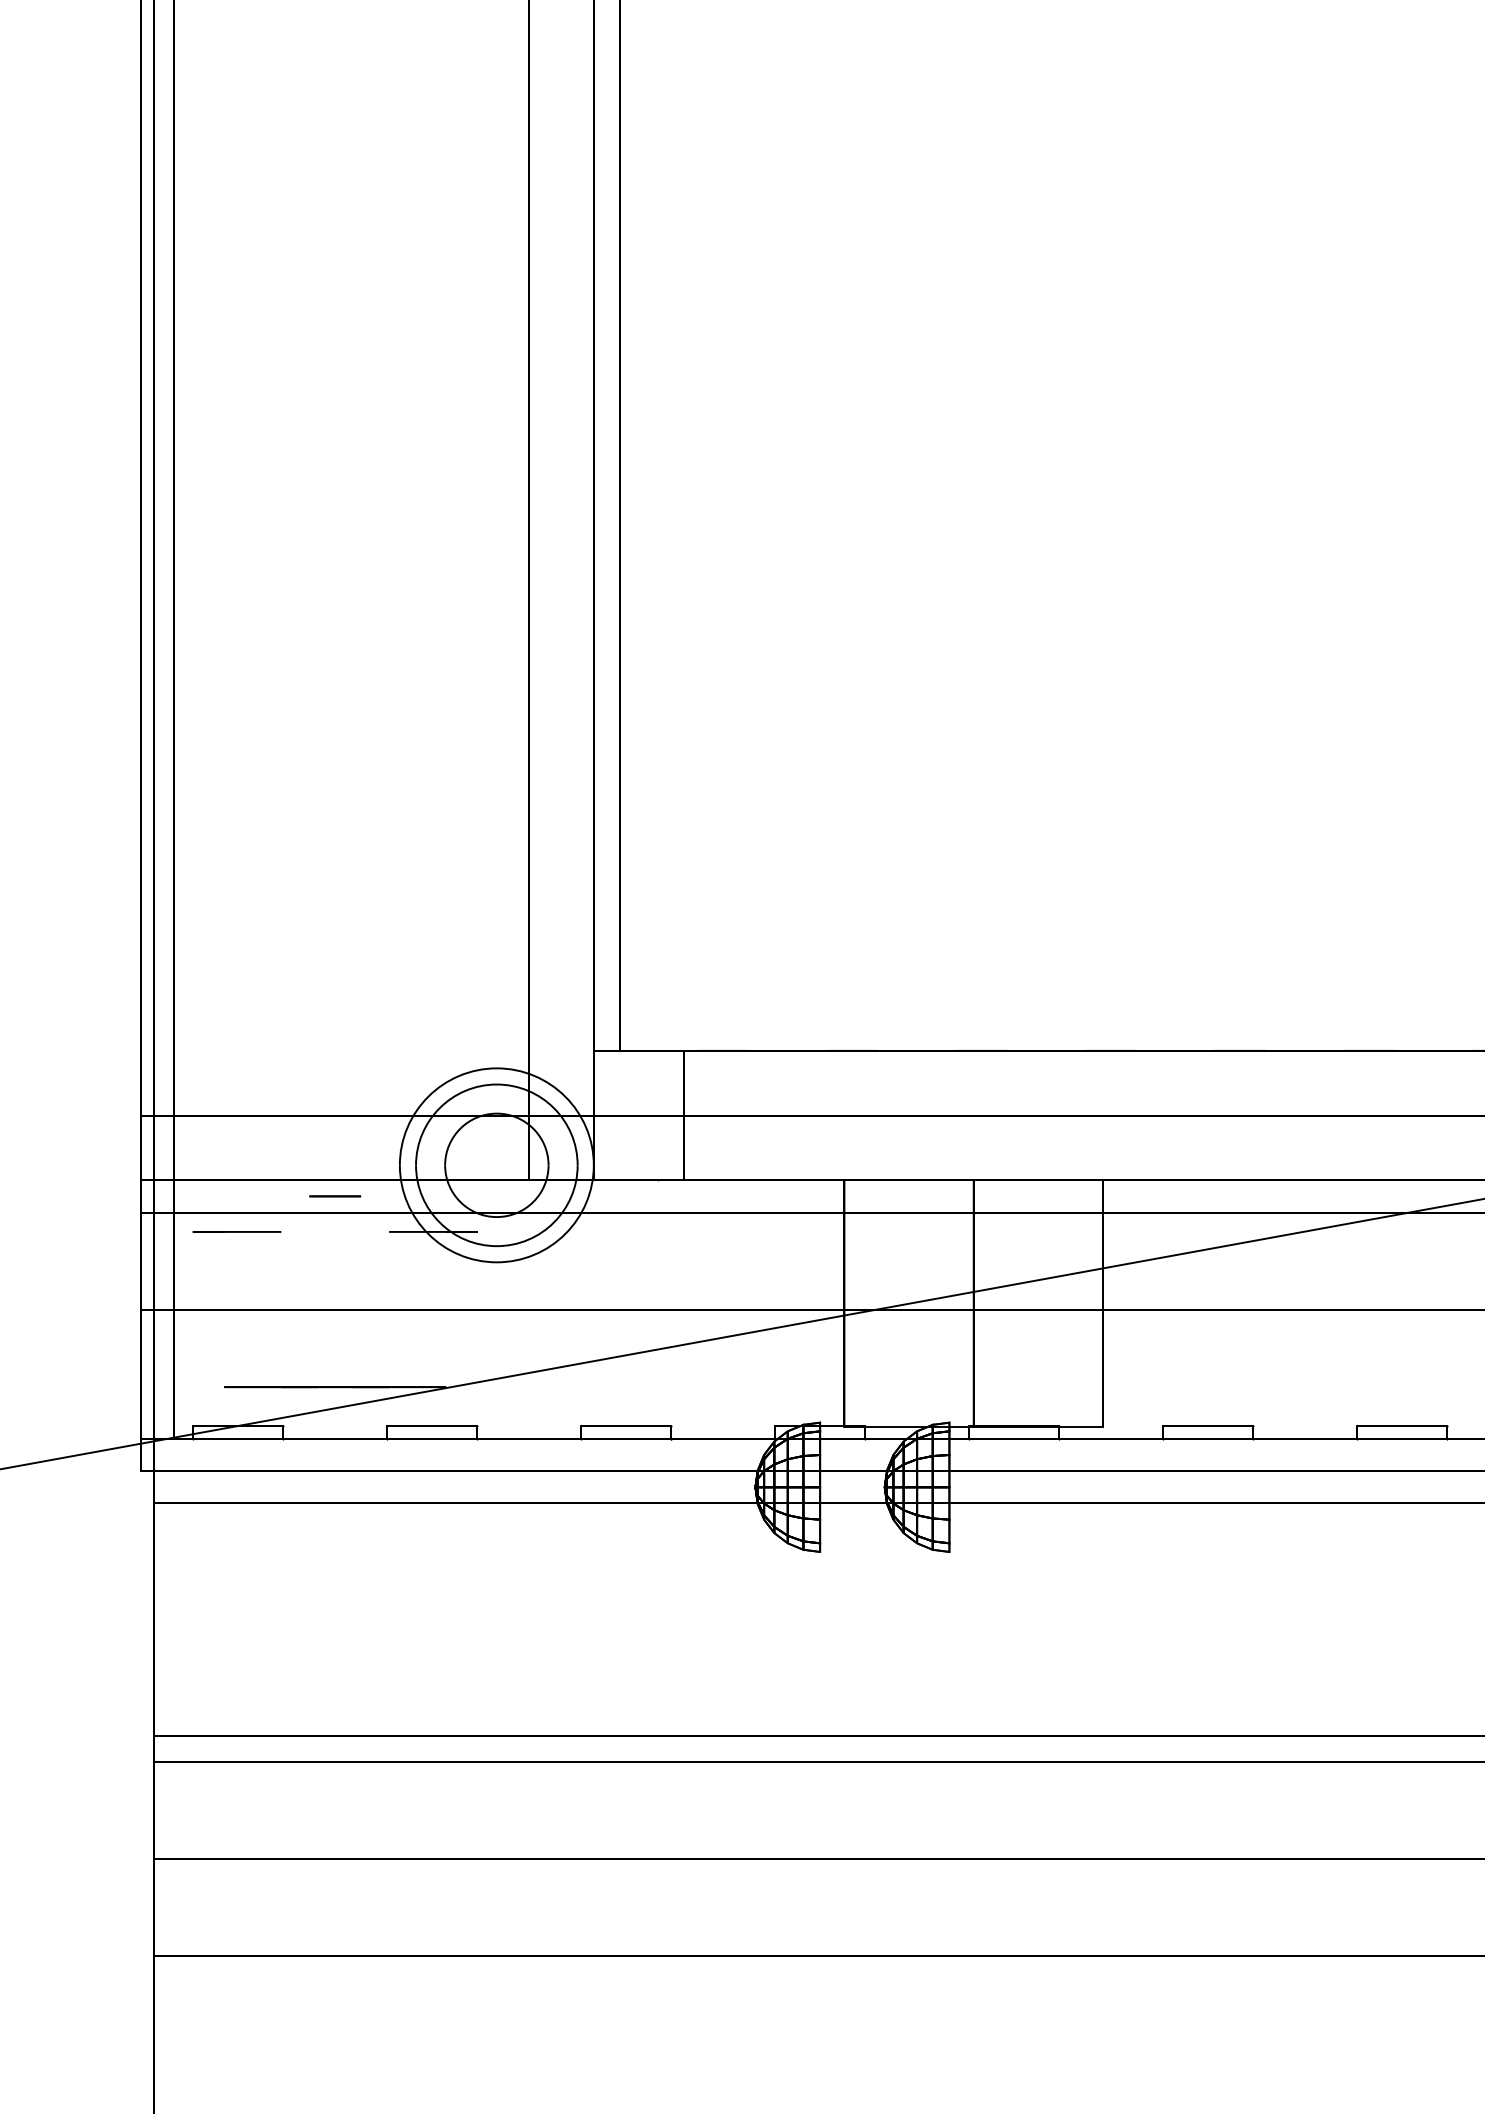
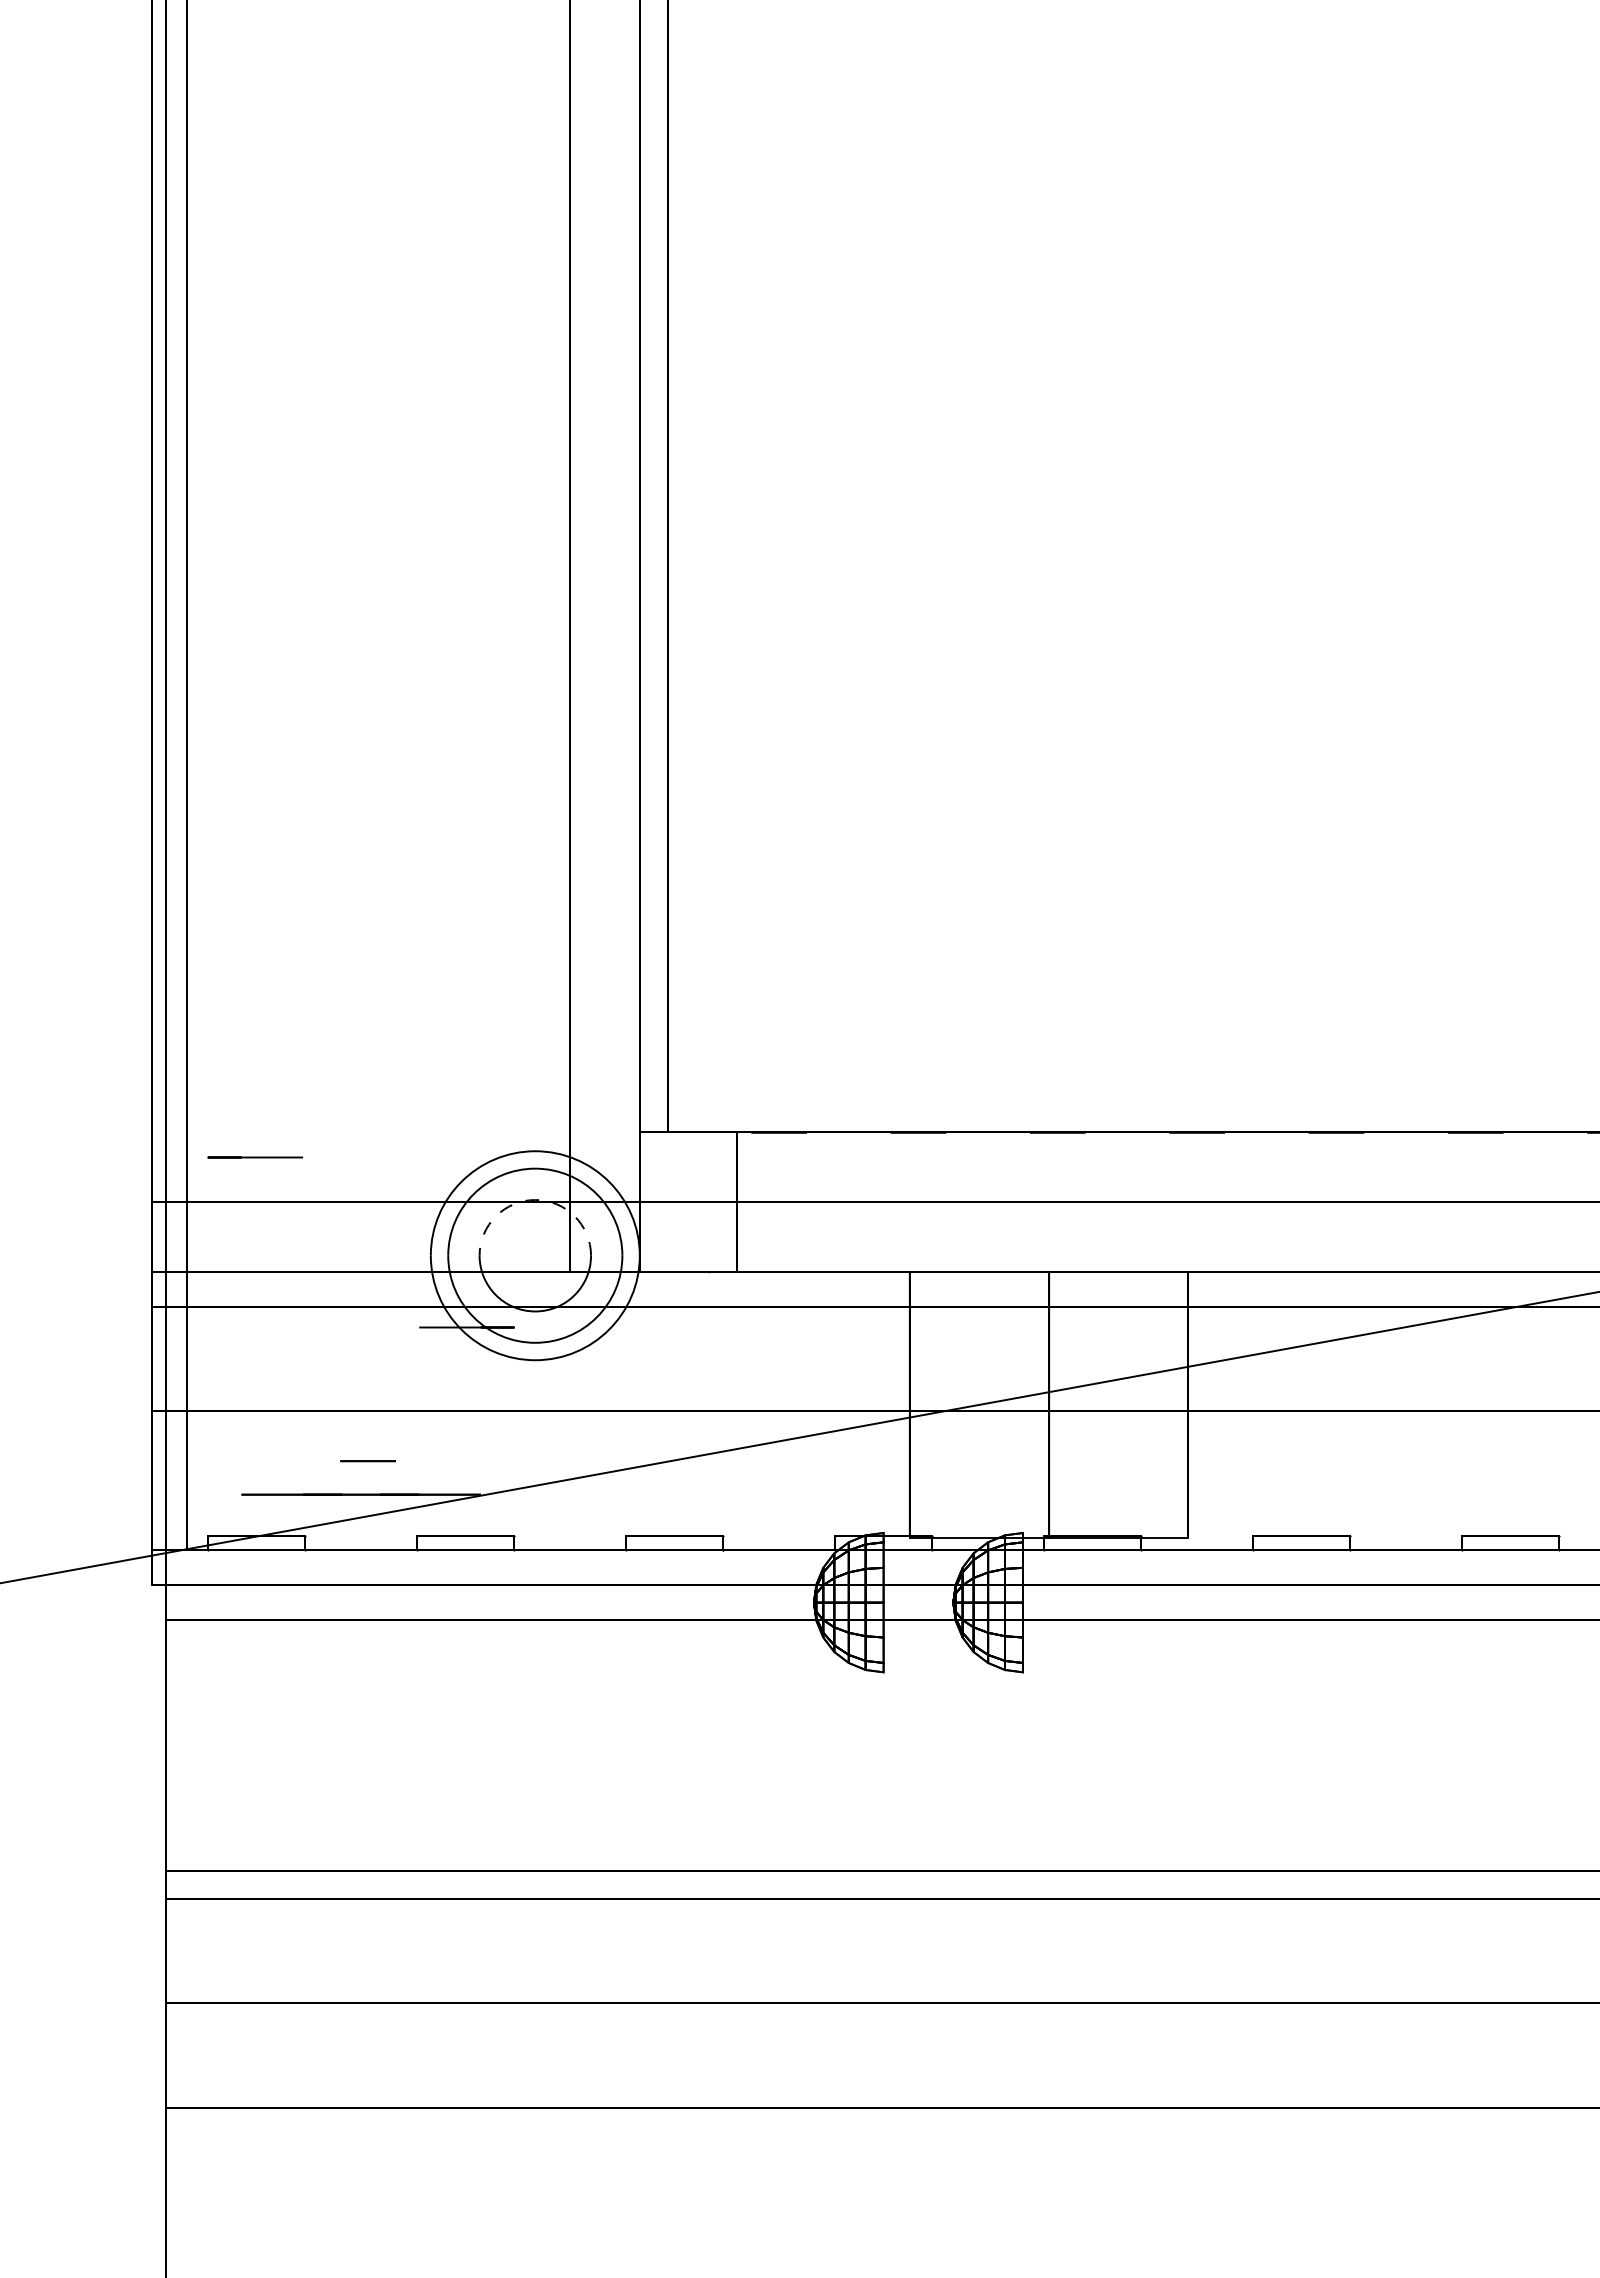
arc: (497, 1114) -> (535, 1200), solid -> dashed
line: (334, 1196) -> (367, 1461), moved
line: (237, 1231) -> (255, 1157), moved

